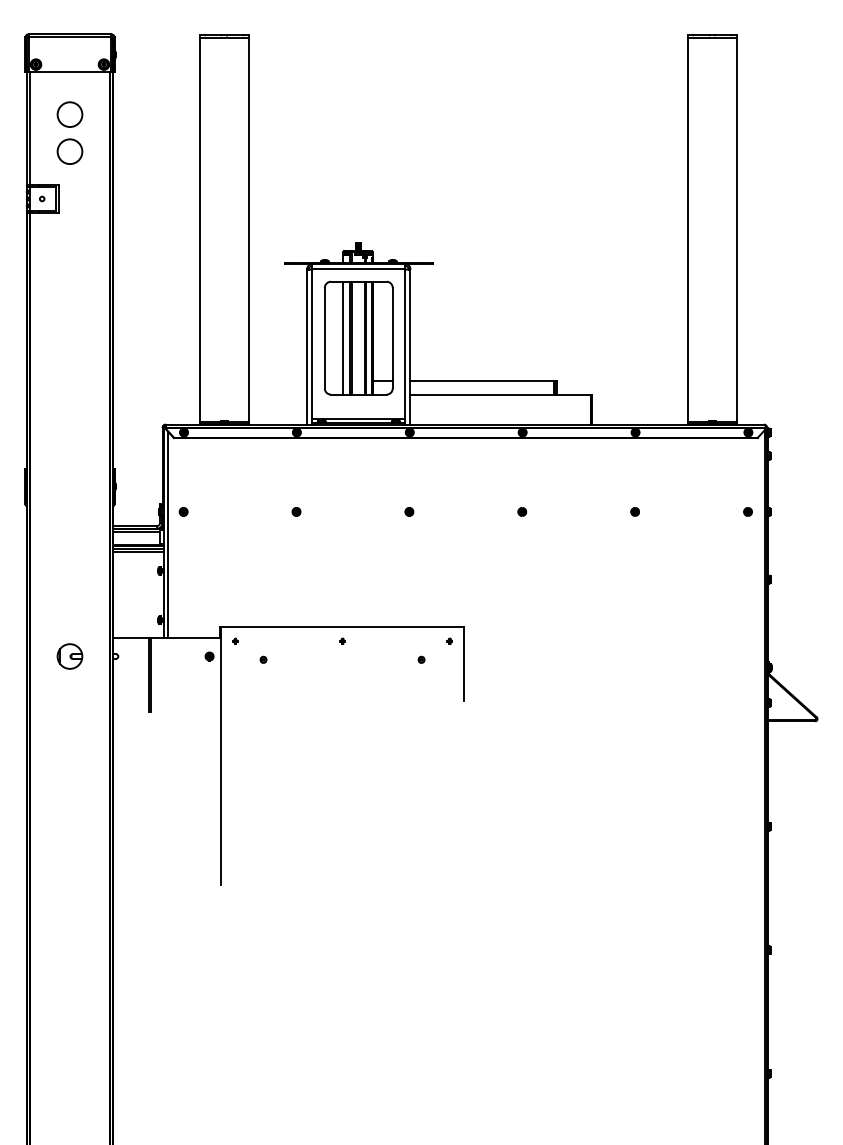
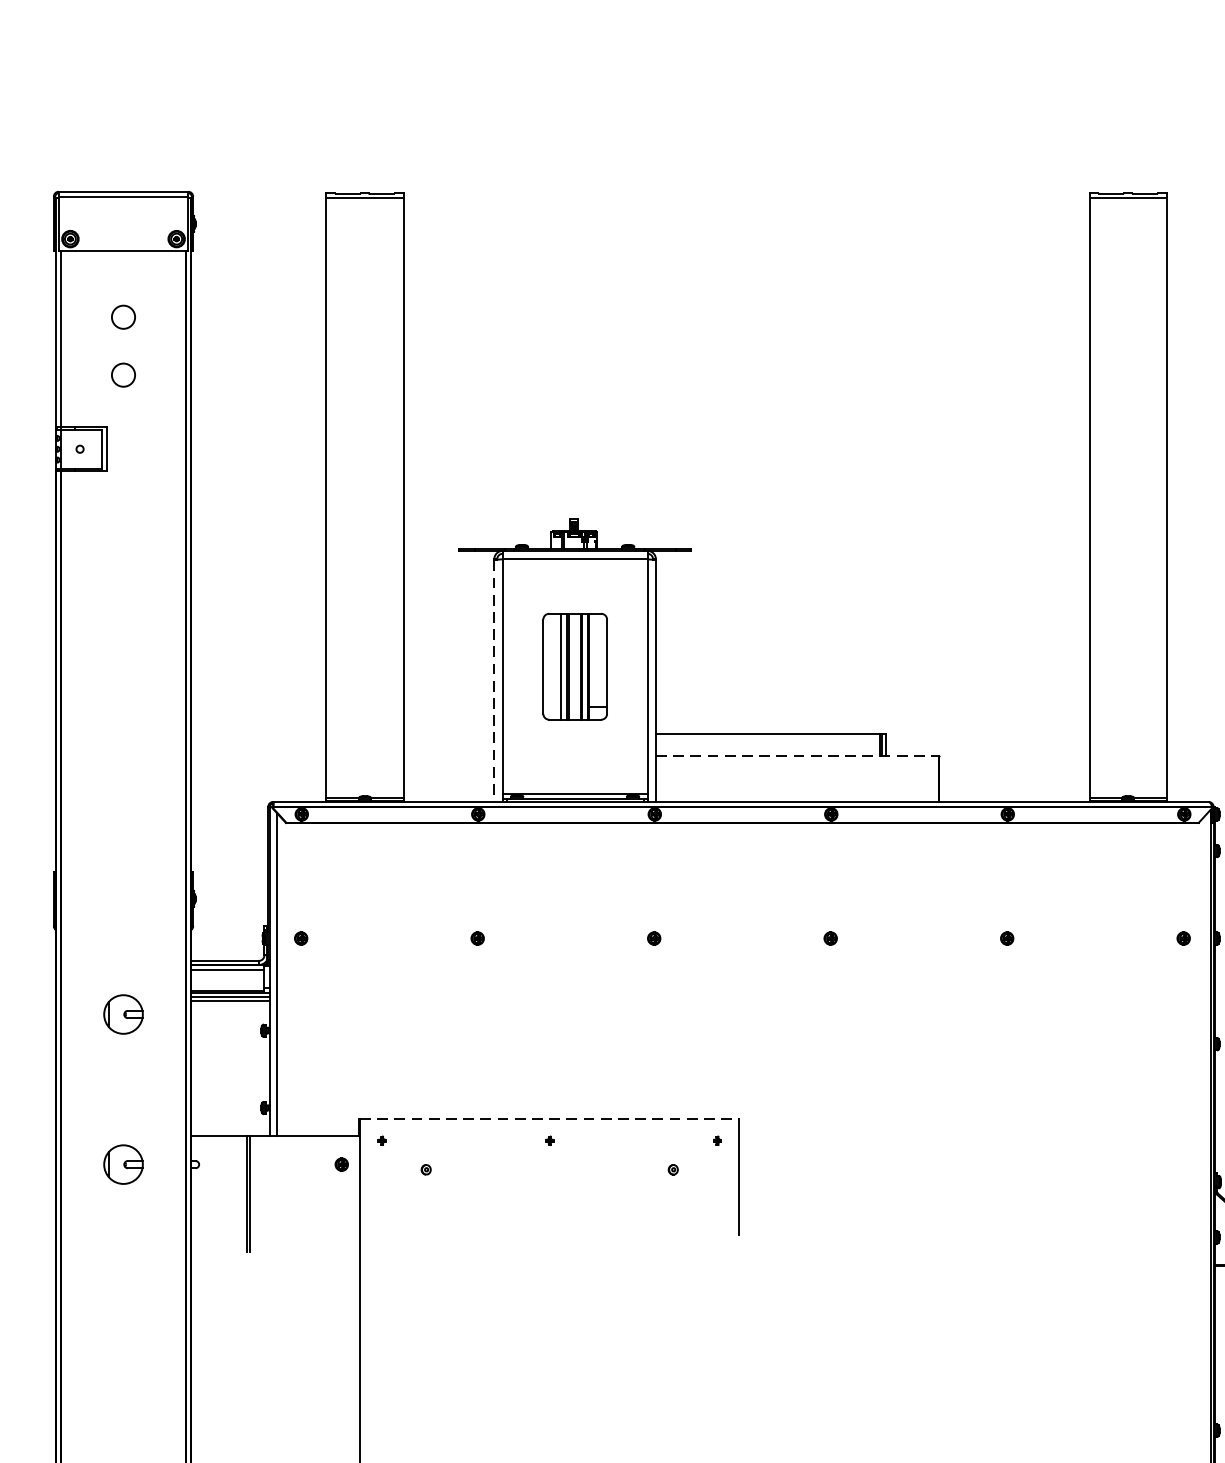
circle: (69, 114) -> (122, 317), size x0.6
circle: (69, 151) -> (122, 374), size x0.6
part: (358, 337) -> (574, 665), size x0.6
line: (307, 347) -> (494, 681), solid -> dashed
line: (501, 395) -> (798, 756), solid -> dashed
part: (69, 560) -> (122, 1014), added
line: (343, 627) -> (551, 1119), solid -> dashed

